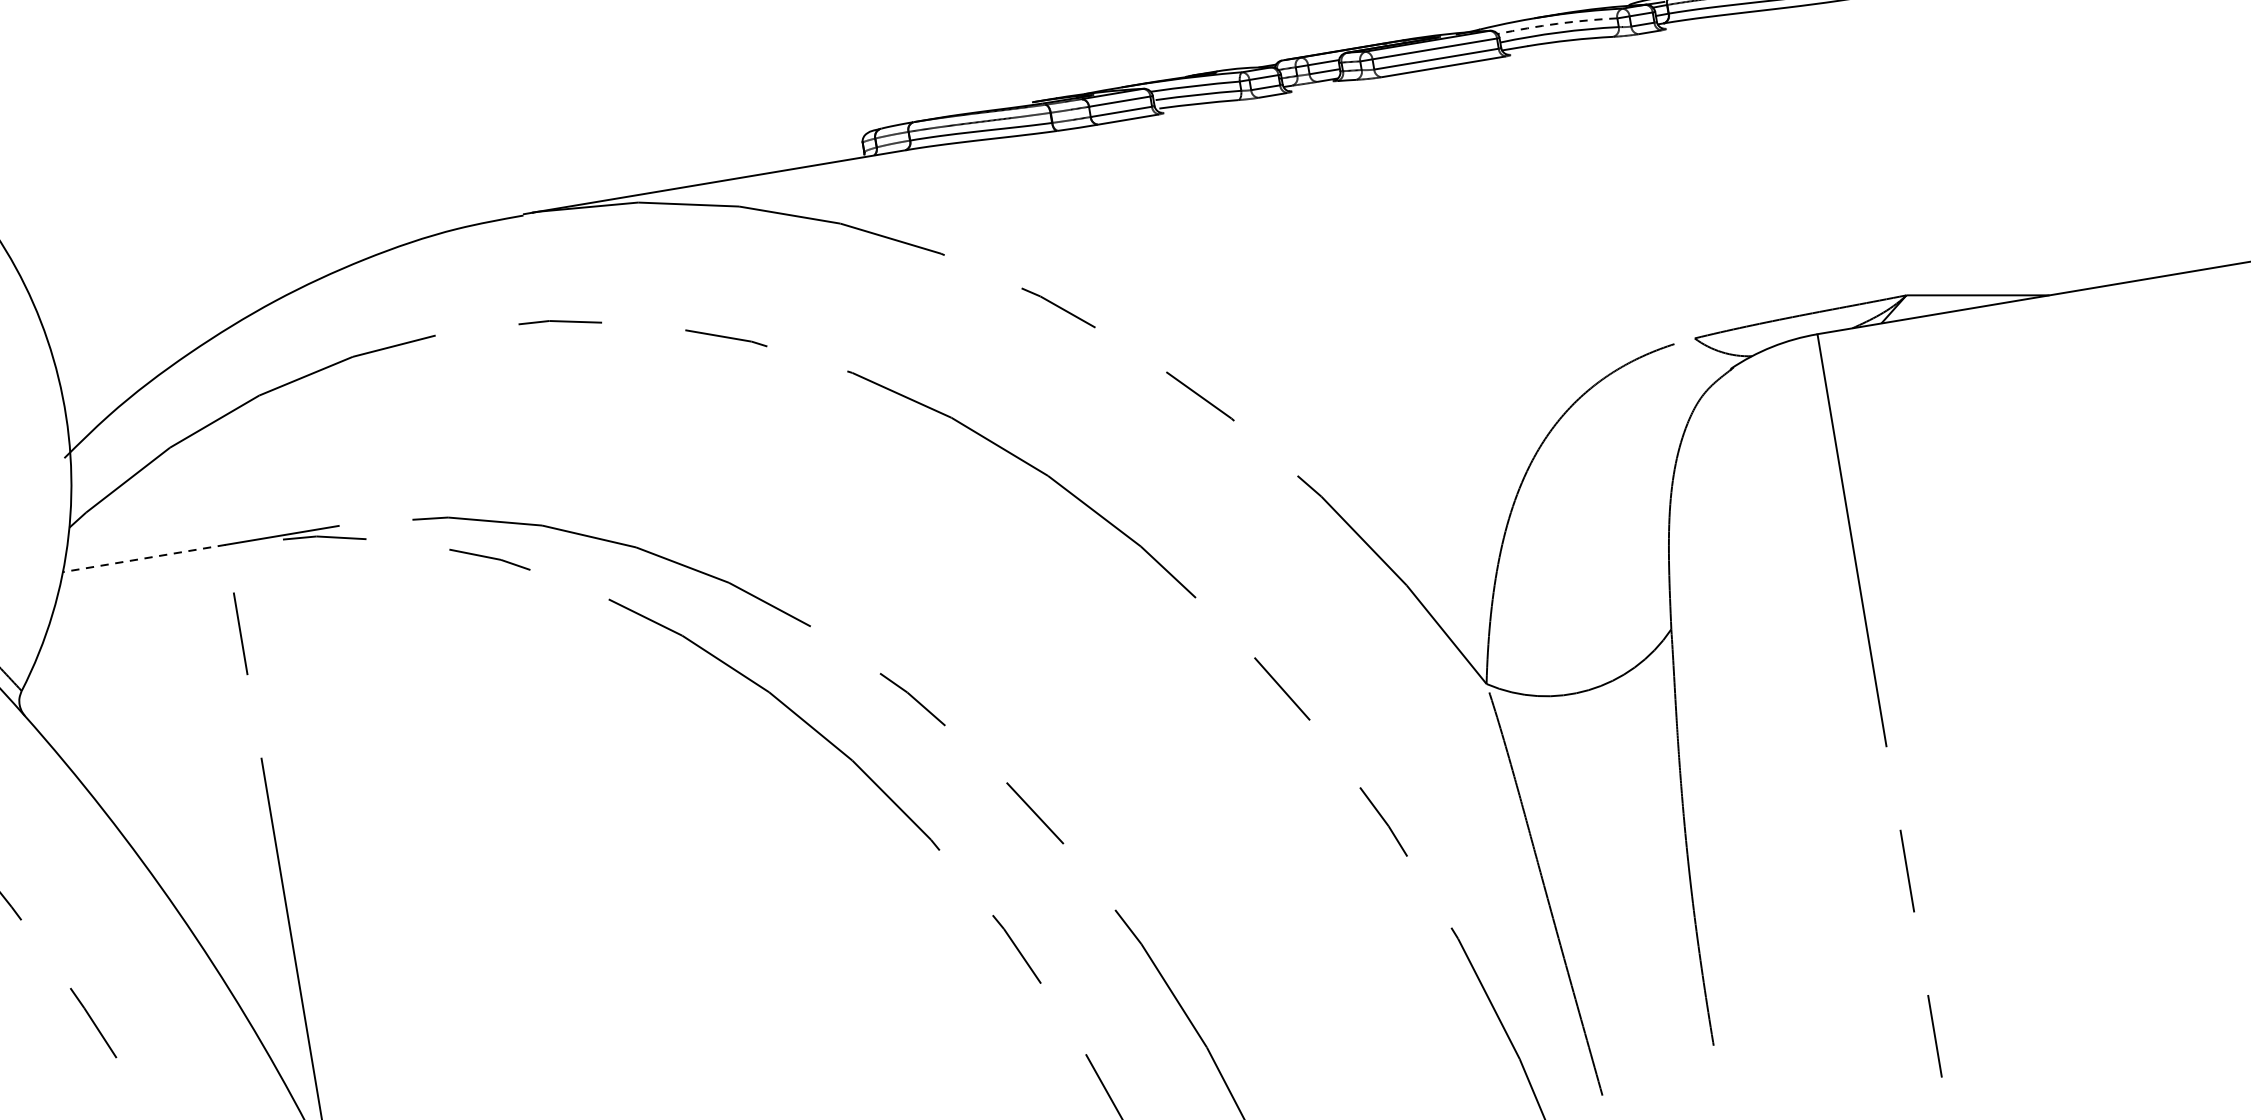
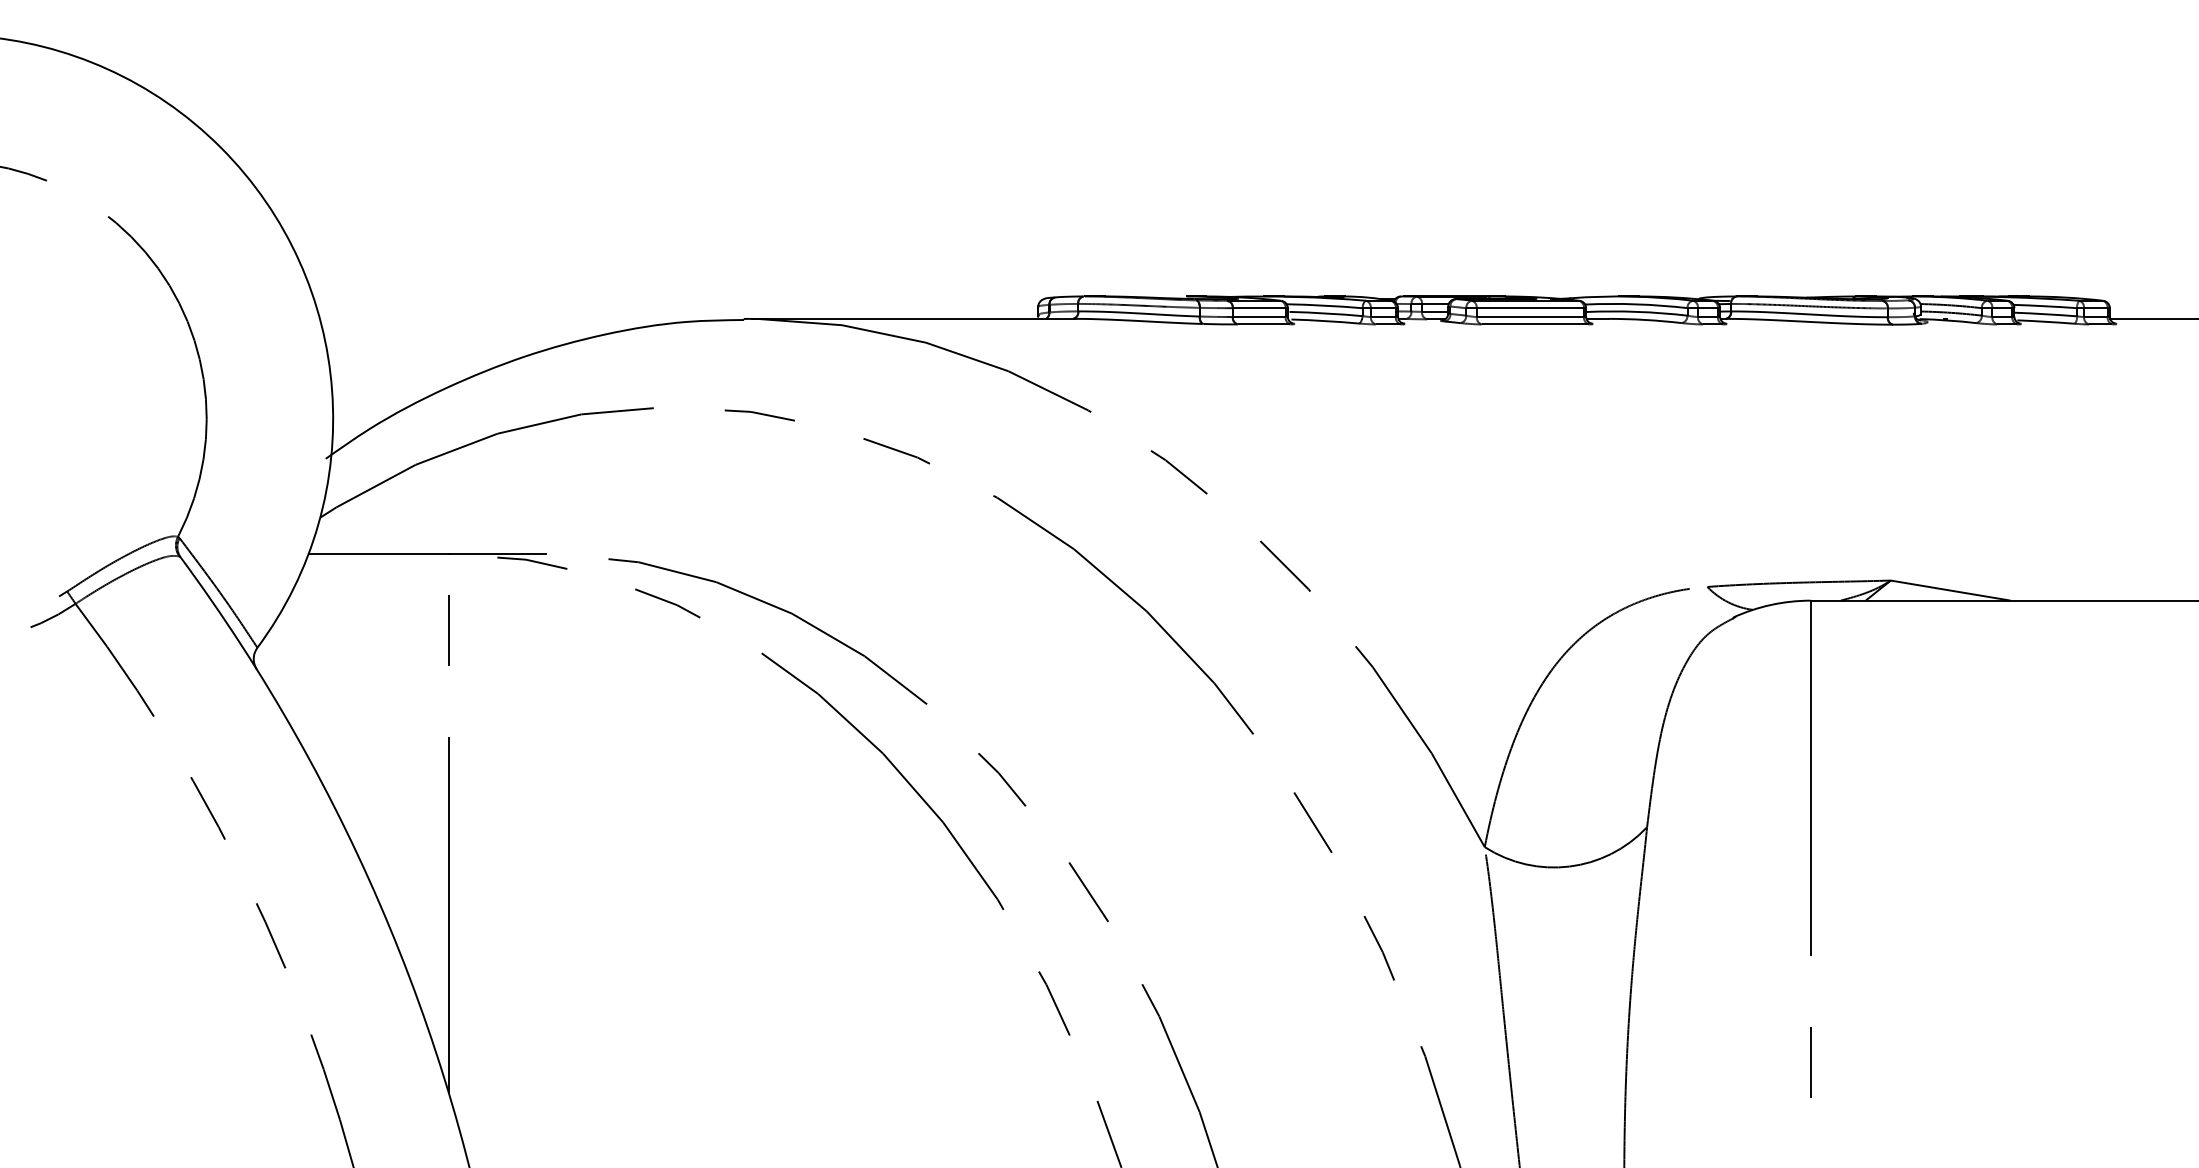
arc: (1557, 24) -> (1636, 304), dashed -> solid
line: (144, 557) -> (378, 553), dashed -> solid

